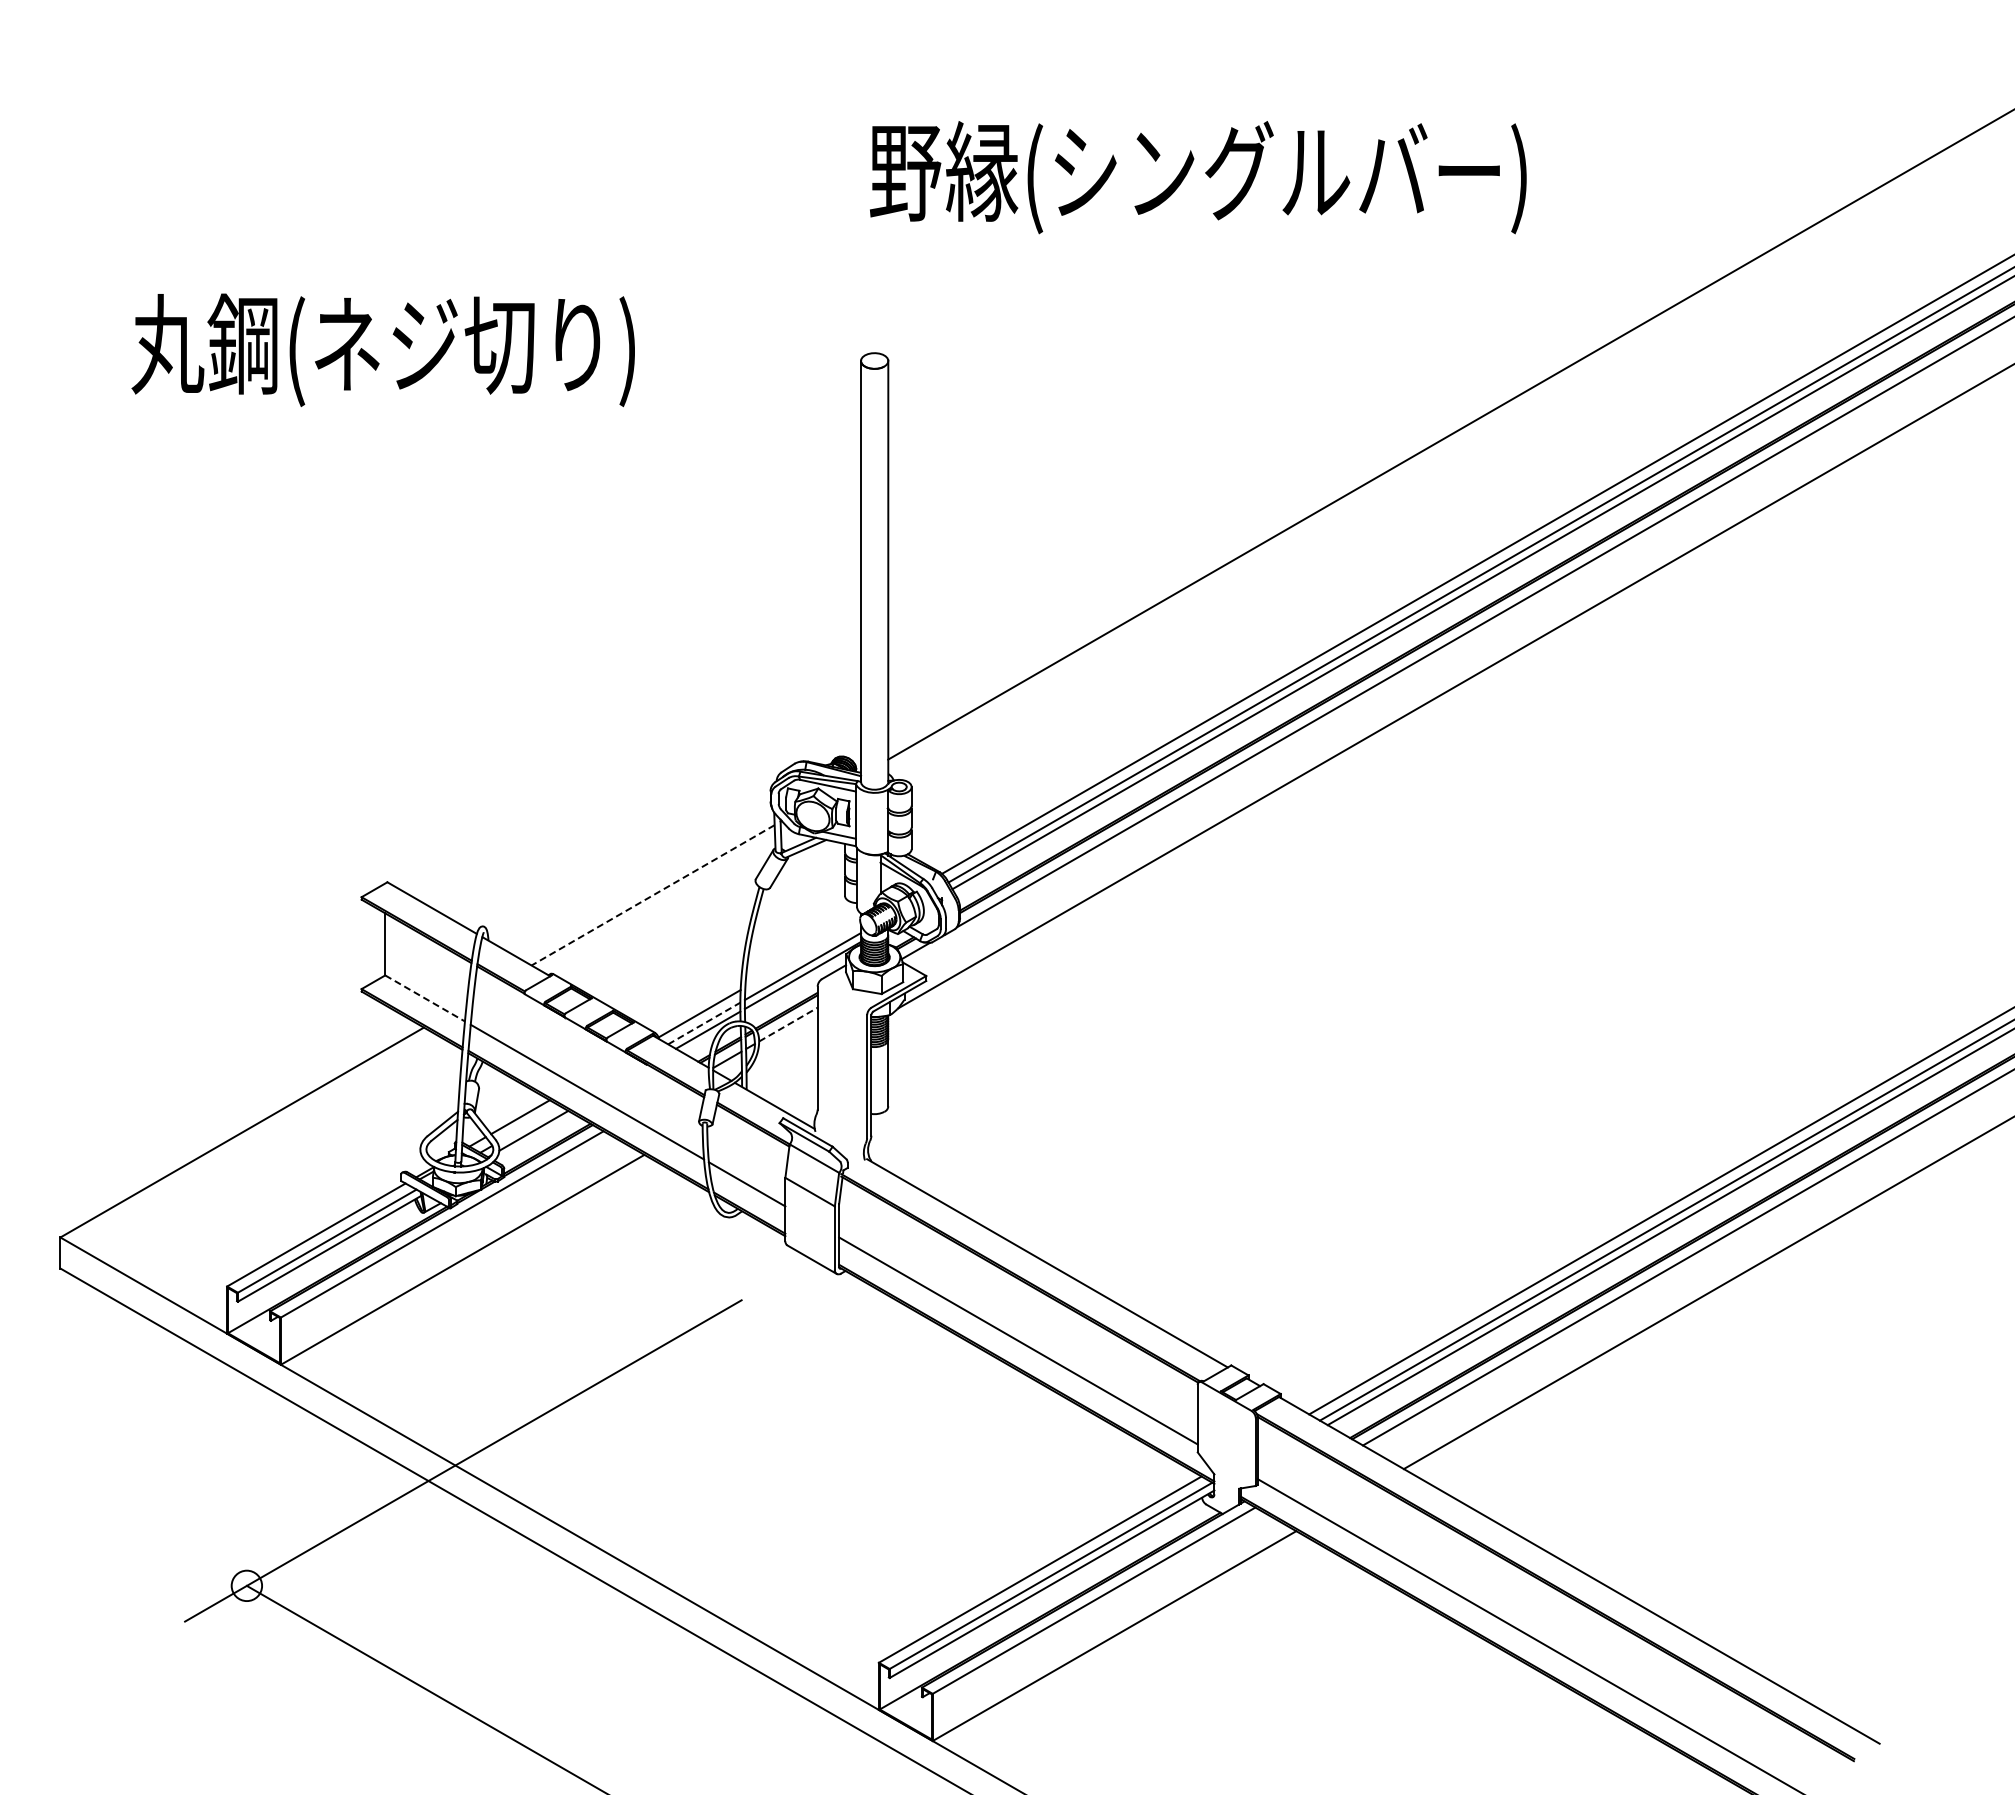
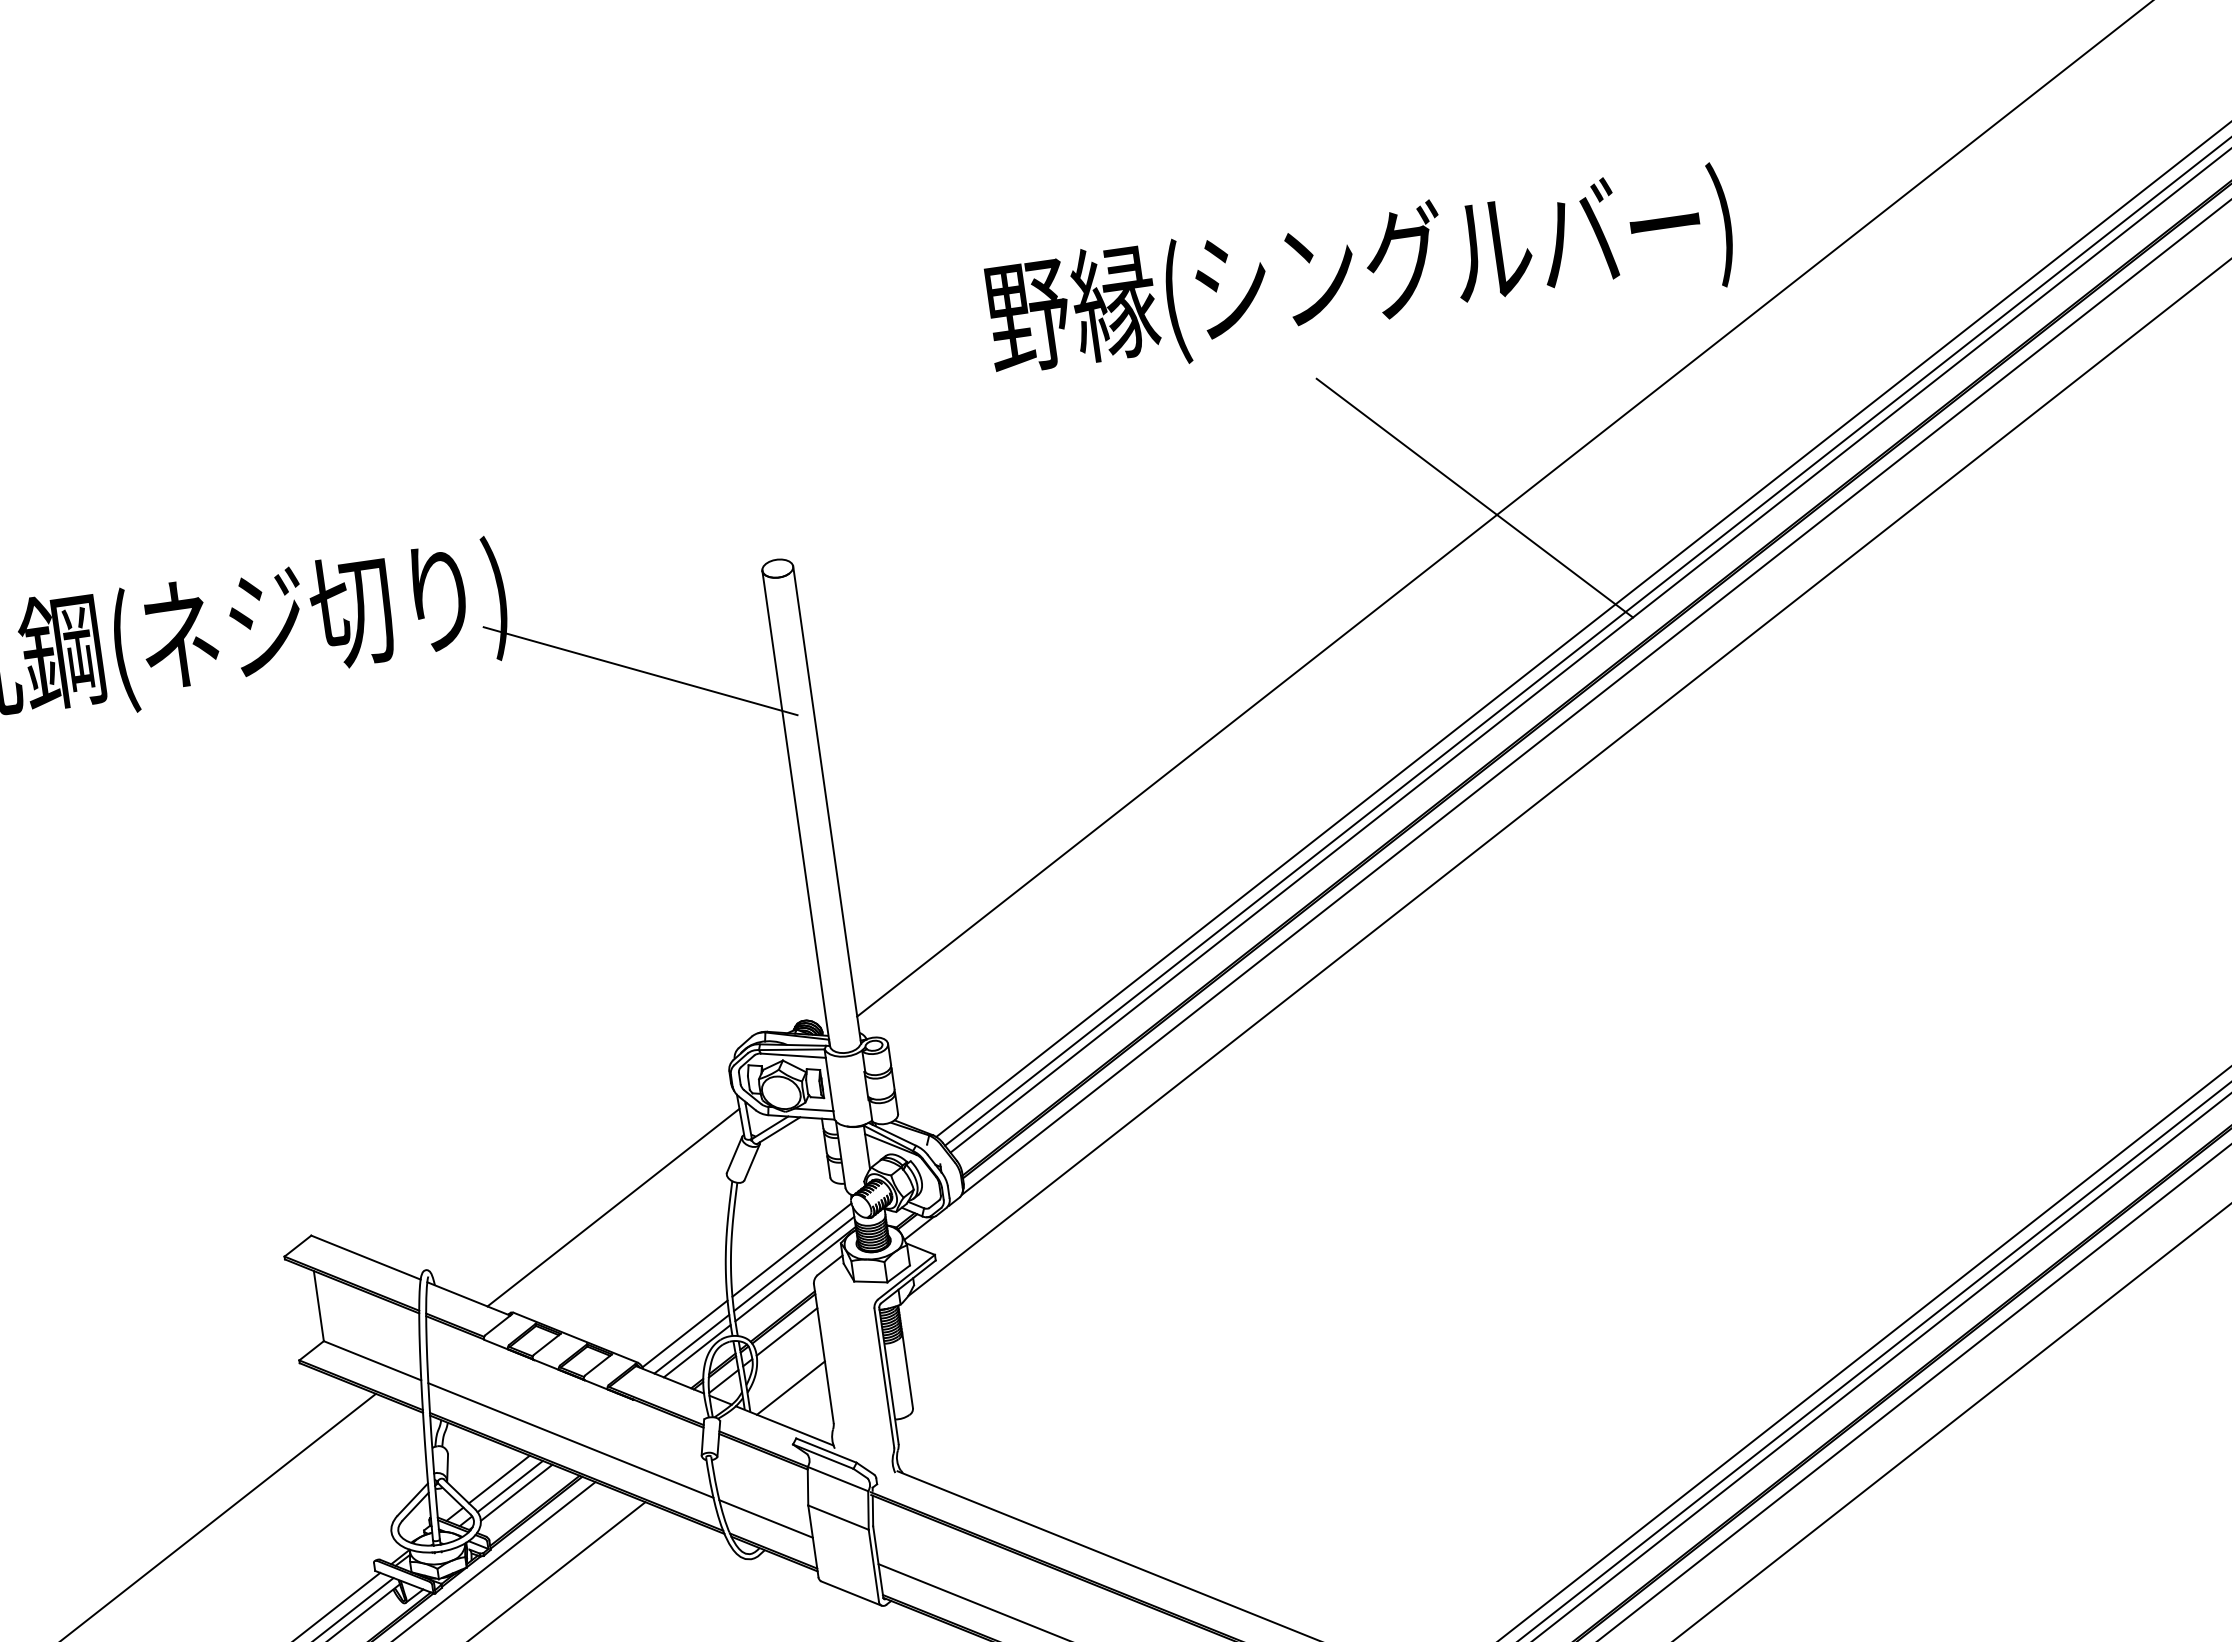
text: (1198, 177) -> (1360, 274), moved
line: (1487, 385) -> (1473, 497), added
line: (742, 432) -> (640, 670), added
line: (652, 895) -> (612, 1207), dashed -> solid
line: (802, 954) -> (791, 1250), added
line: (425, 998) -> (373, 1360), dashed -> solid
line: (704, 1023) -> (692, 1344), dashed -> solid
line: (788, 1024) -> (787, 1331), dashed -> solid
line: (784, 1073) -> (790, 1387), added
line: (528, 1124) -> (509, 1486), added

